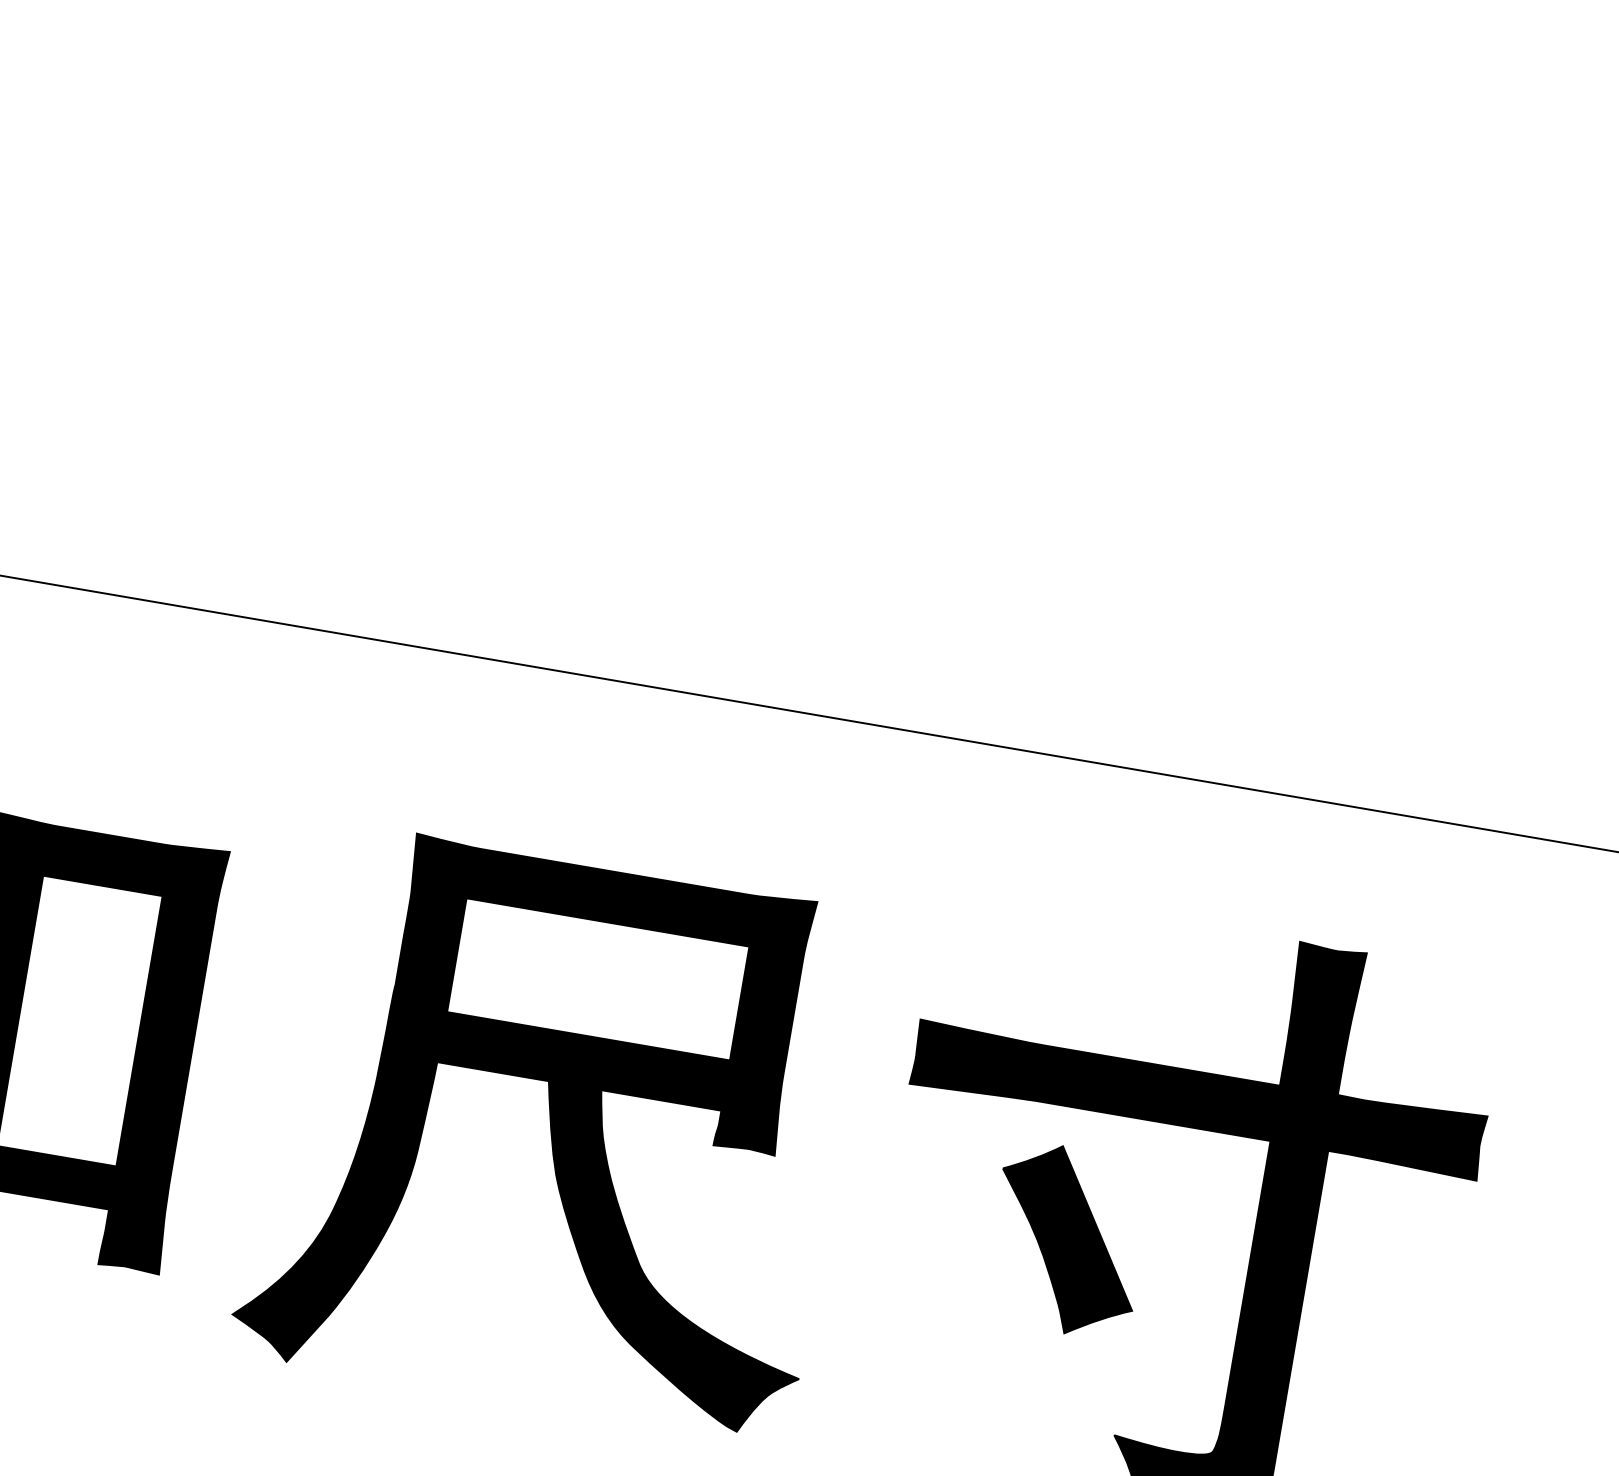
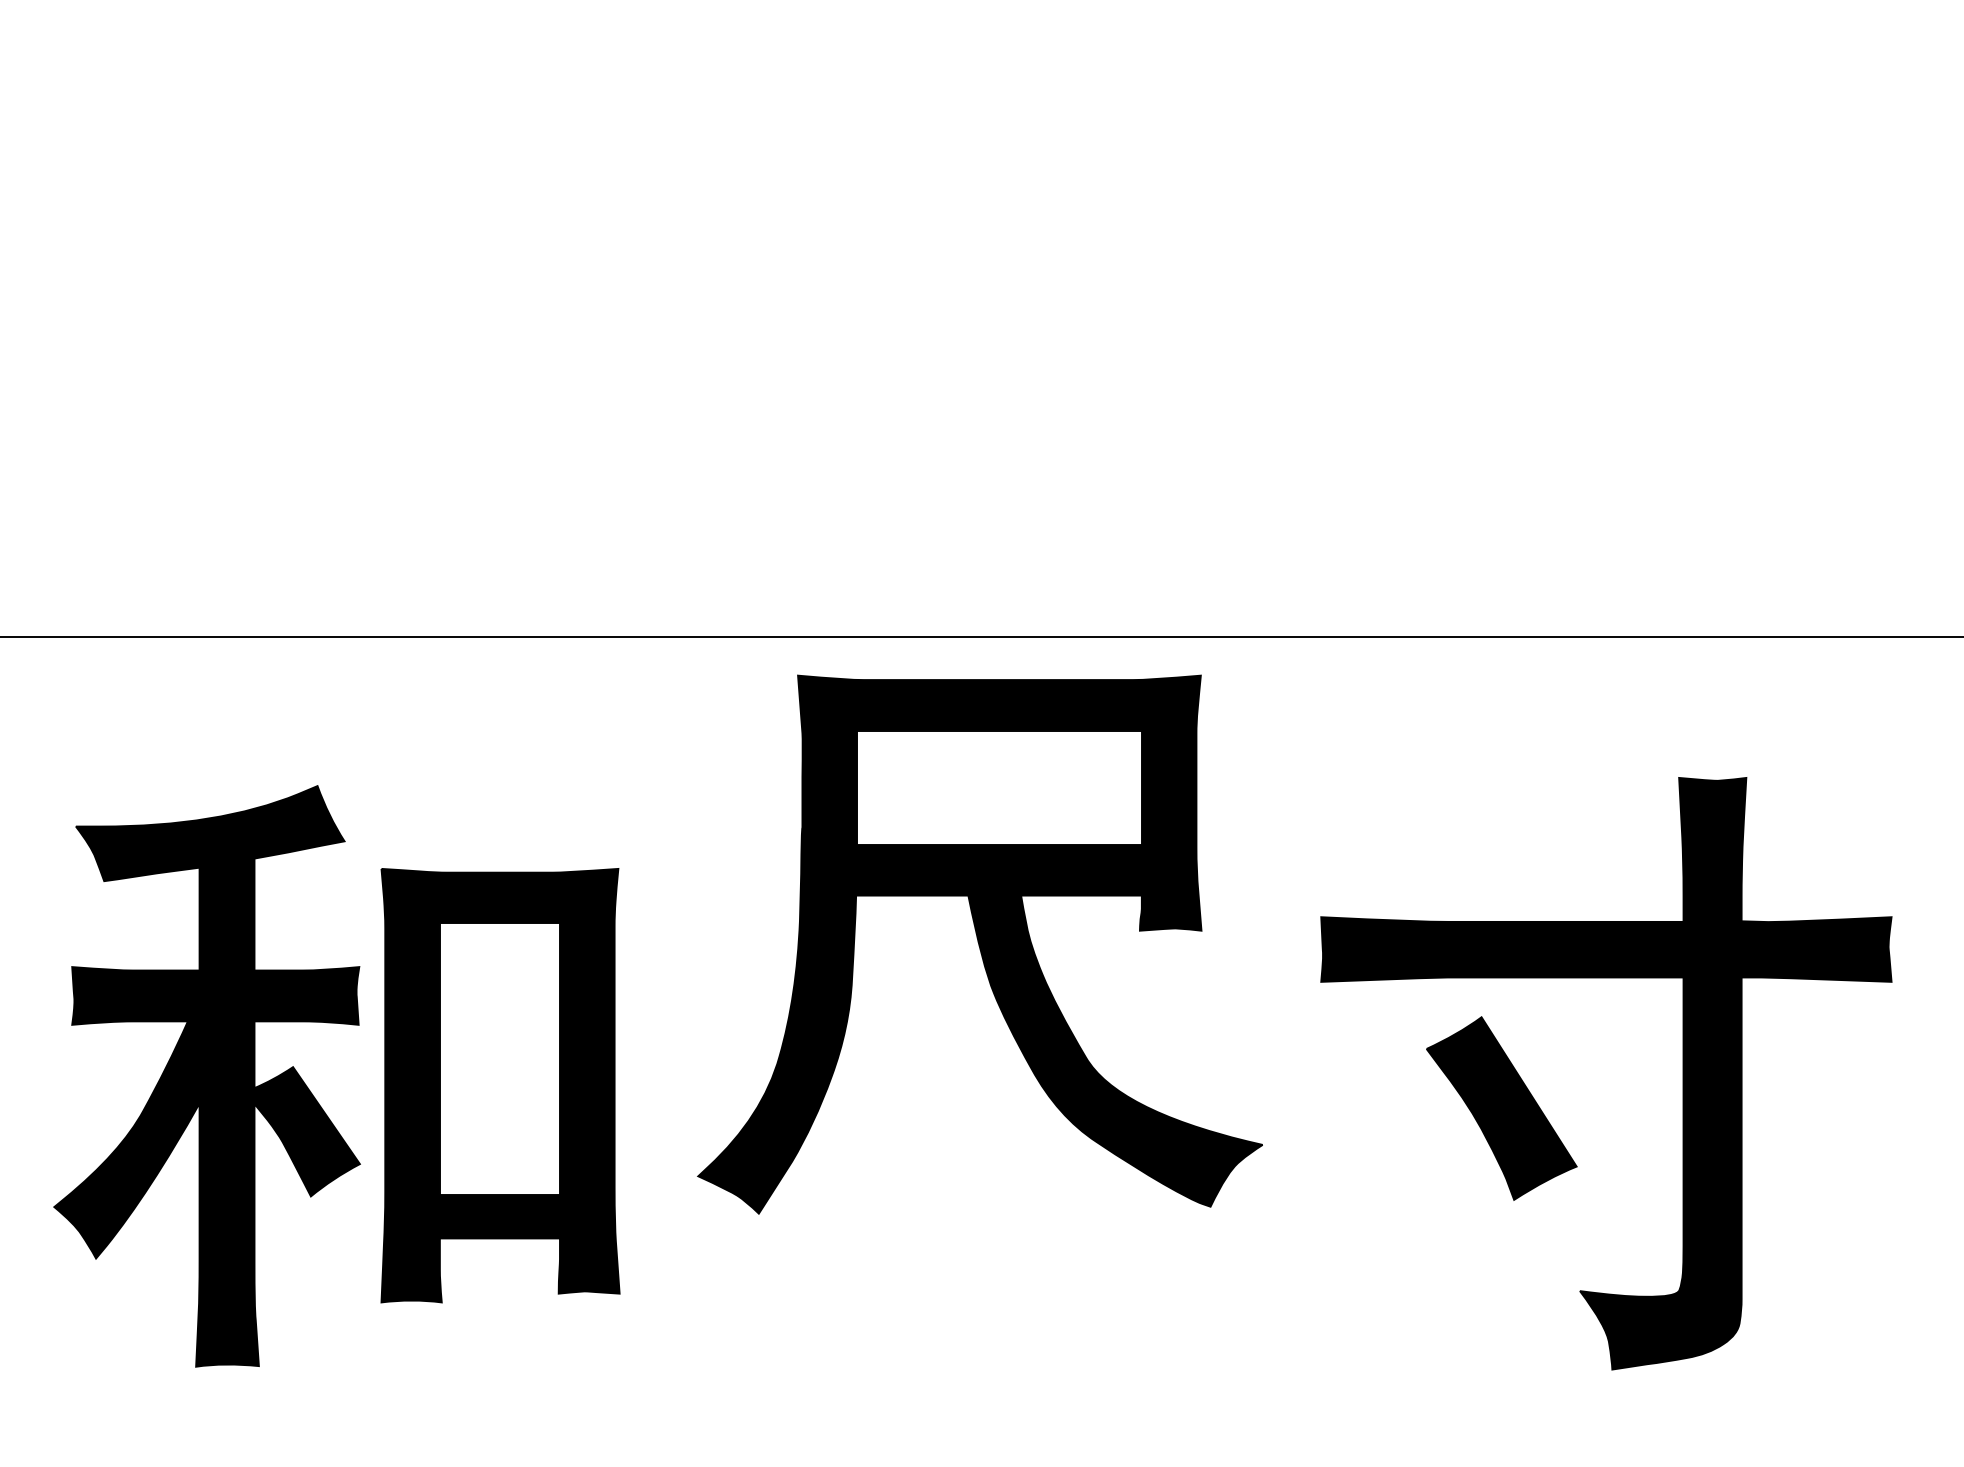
part: (551, 1131) -> (979, 944), moved

